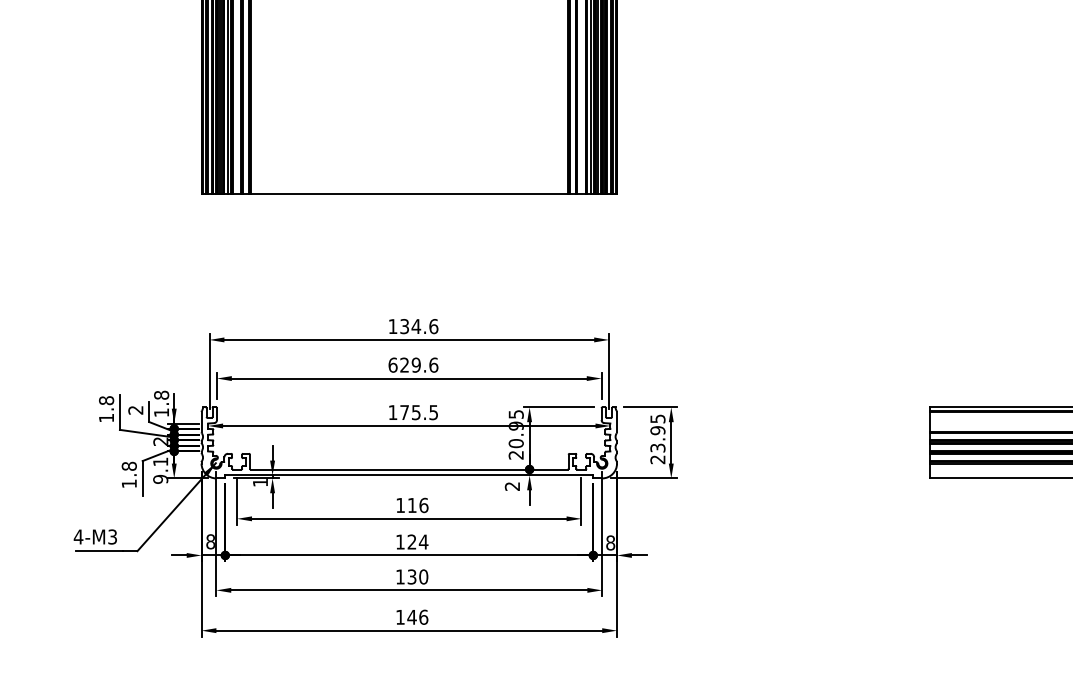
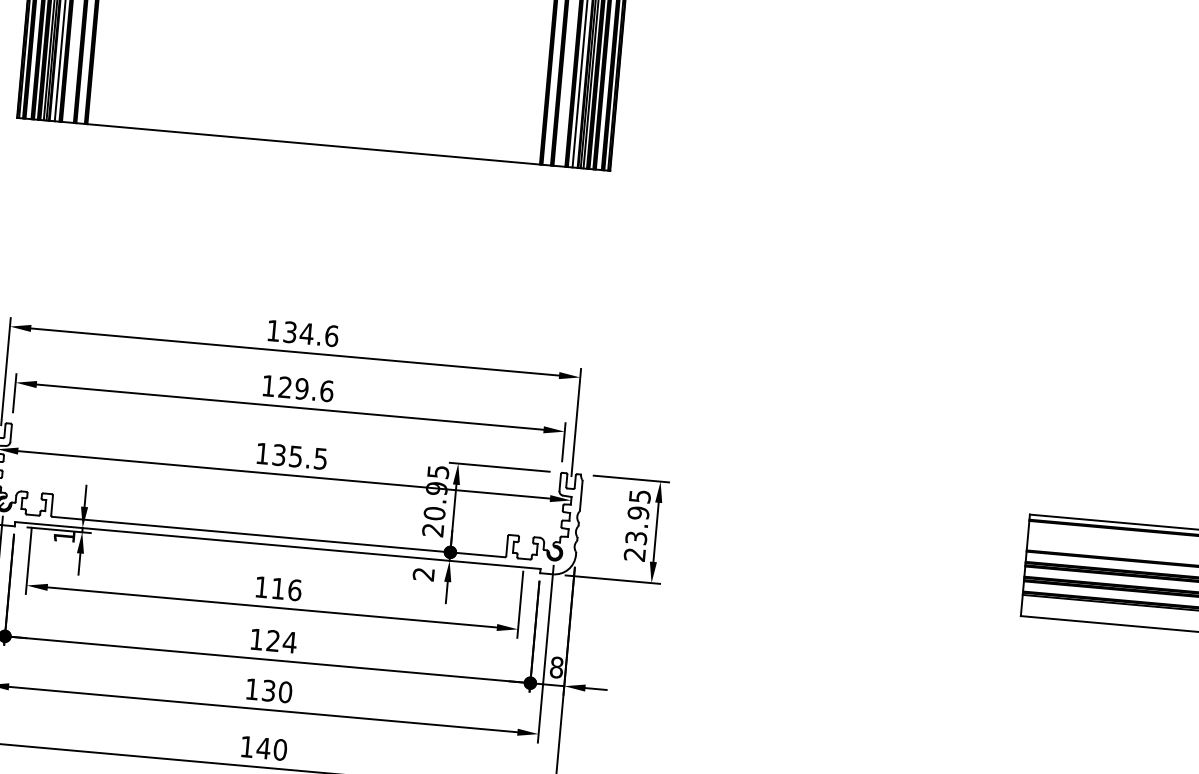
text: (392, 364) -> (268, 384), 629.6 -> 129.6
text: (404, 412) -> (279, 455), 175.5 -> 135.5
text: (423, 616) -> (280, 748), 146 -> 140

